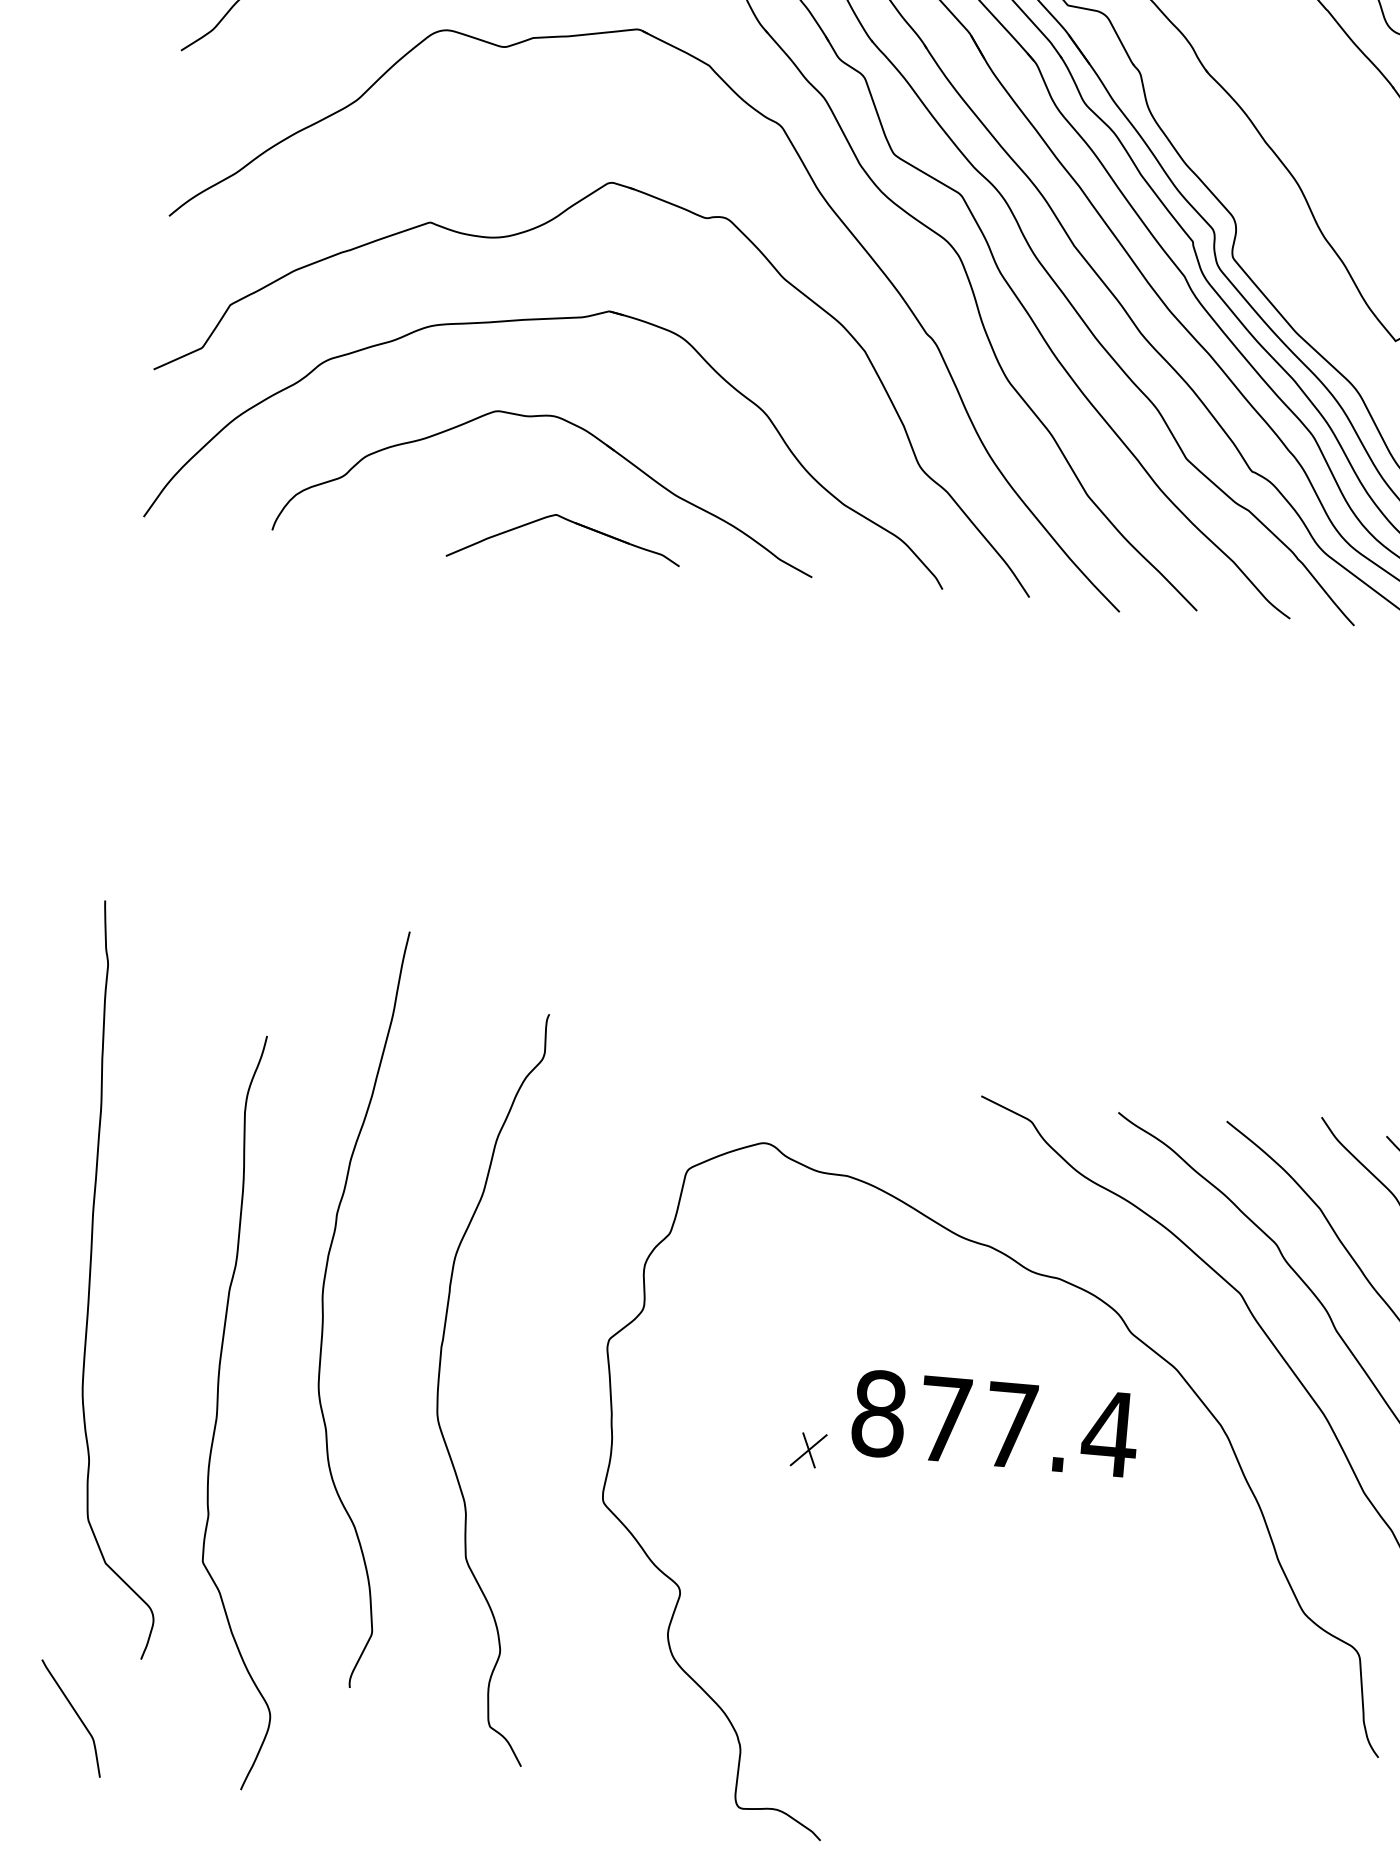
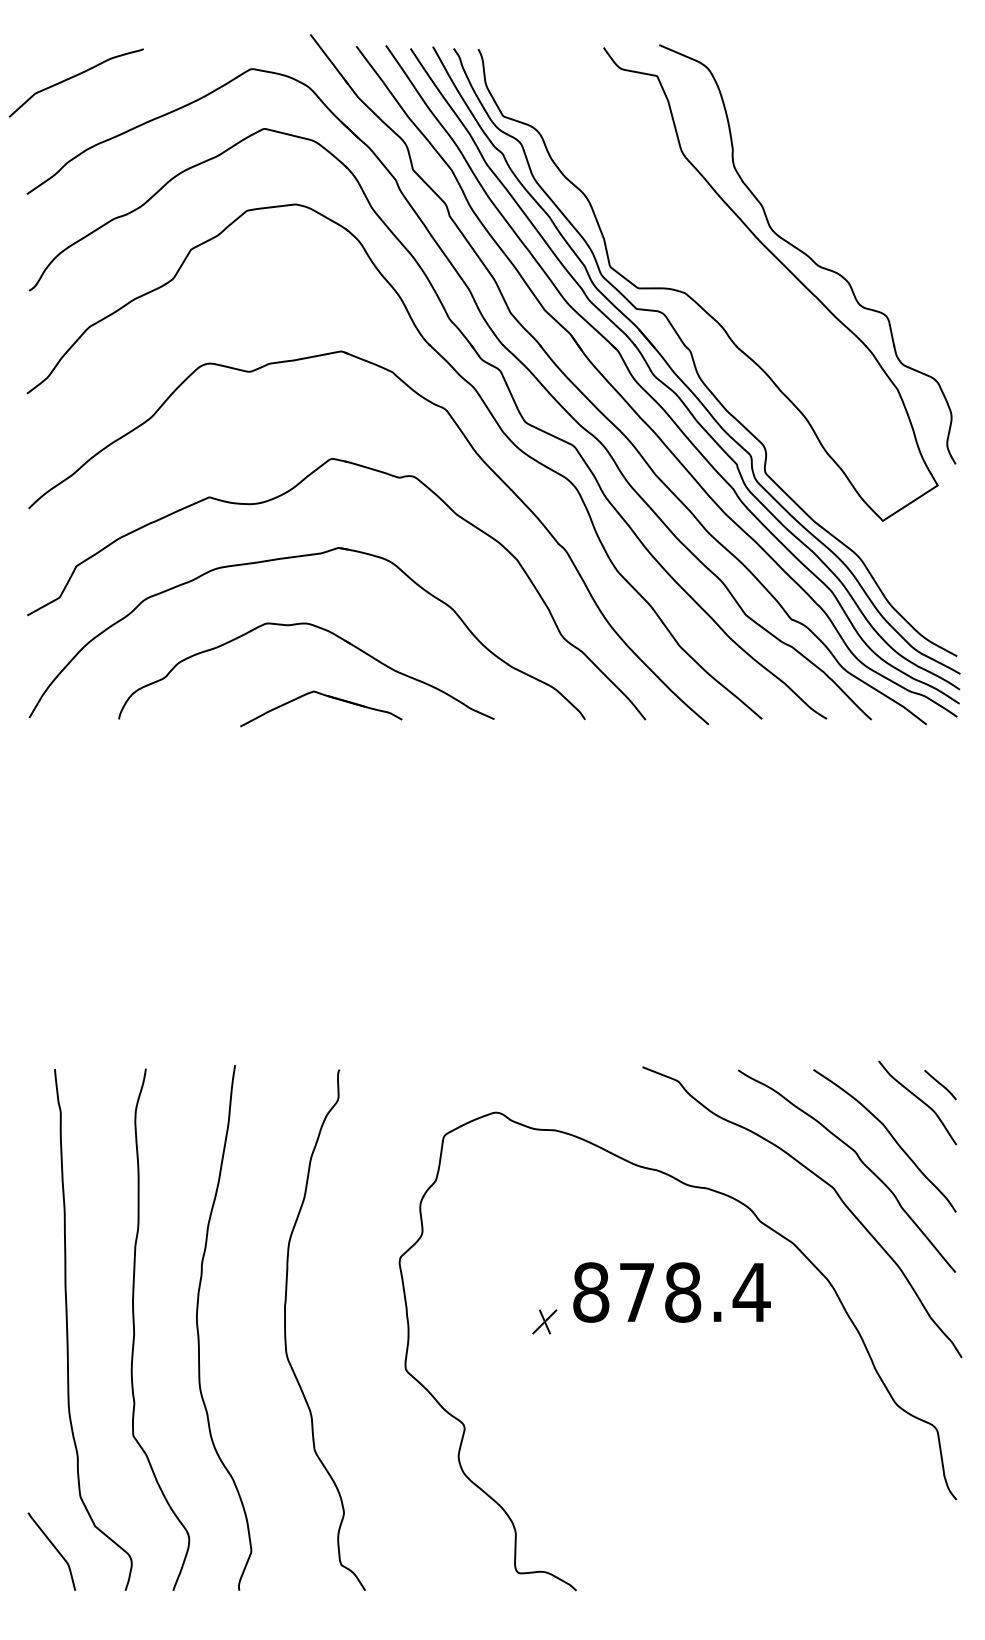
curve: (91, 1278) -> (68, 1330), moved
curve: (324, 1314) -> (199, 1334), moved
curve: (440, 1385) -> (286, 1332), moved
text: (1011, 1425) -> (683, 1292), 877.4 -> 878.4

